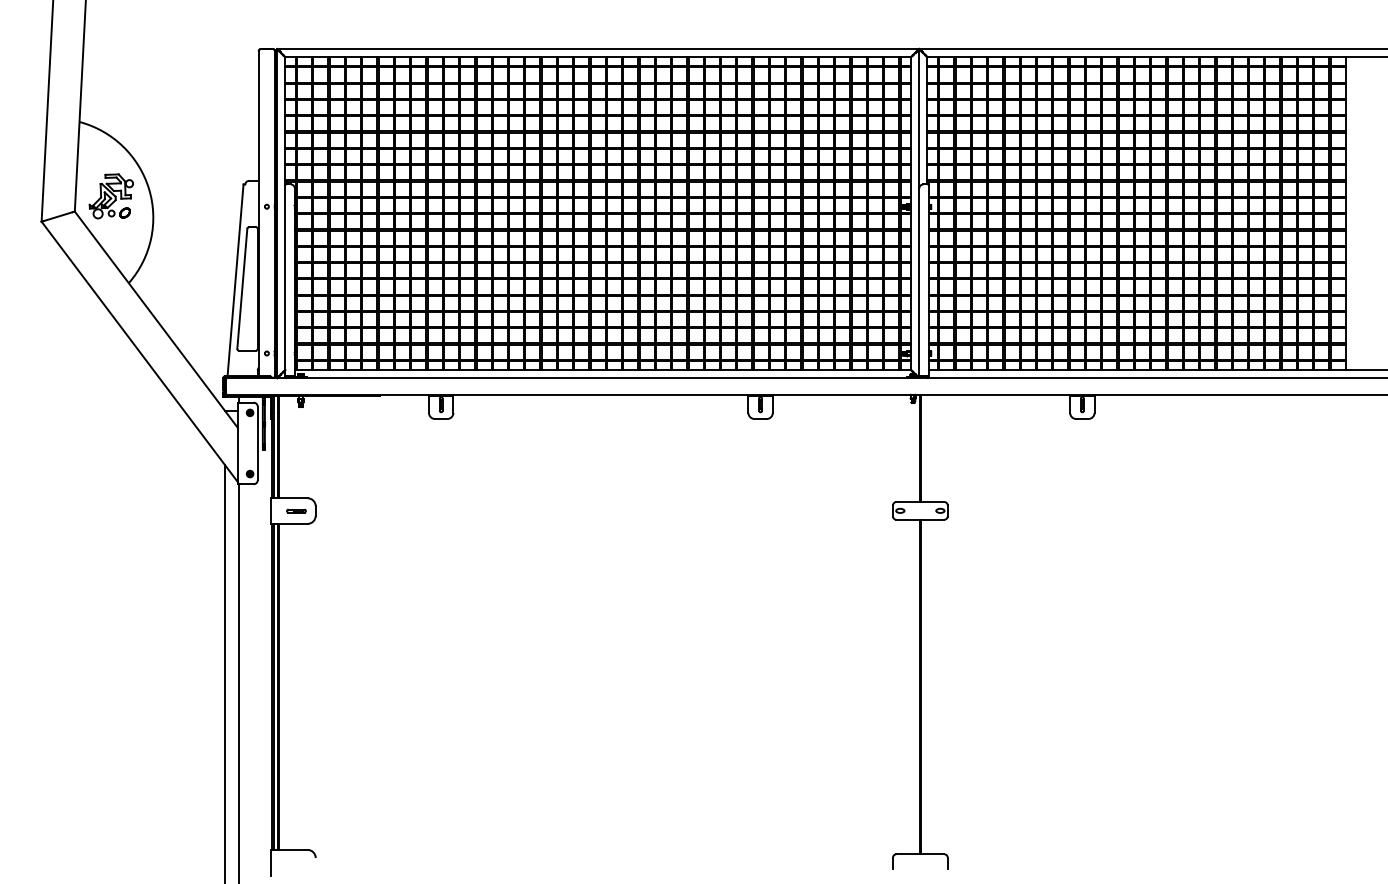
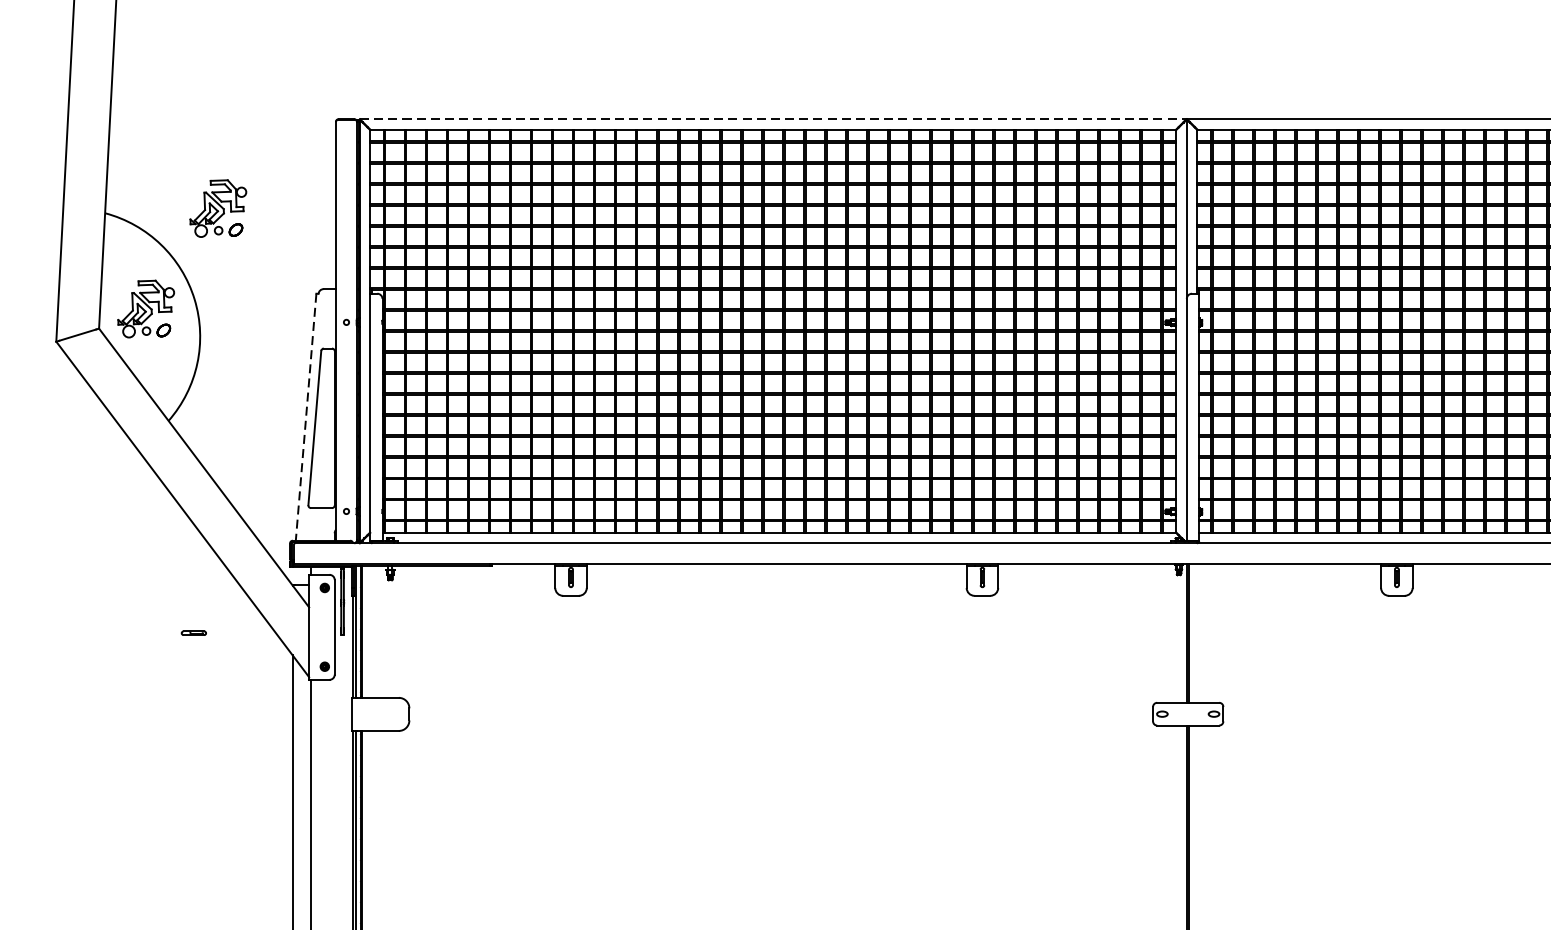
line: (598, 49) -> (773, 119), solid -> dashed
part: (166, 118) -> (217, 208), added
line: (235, 280) -> (306, 417), solid -> dashed
part: (296, 510) -> (193, 632), moved

